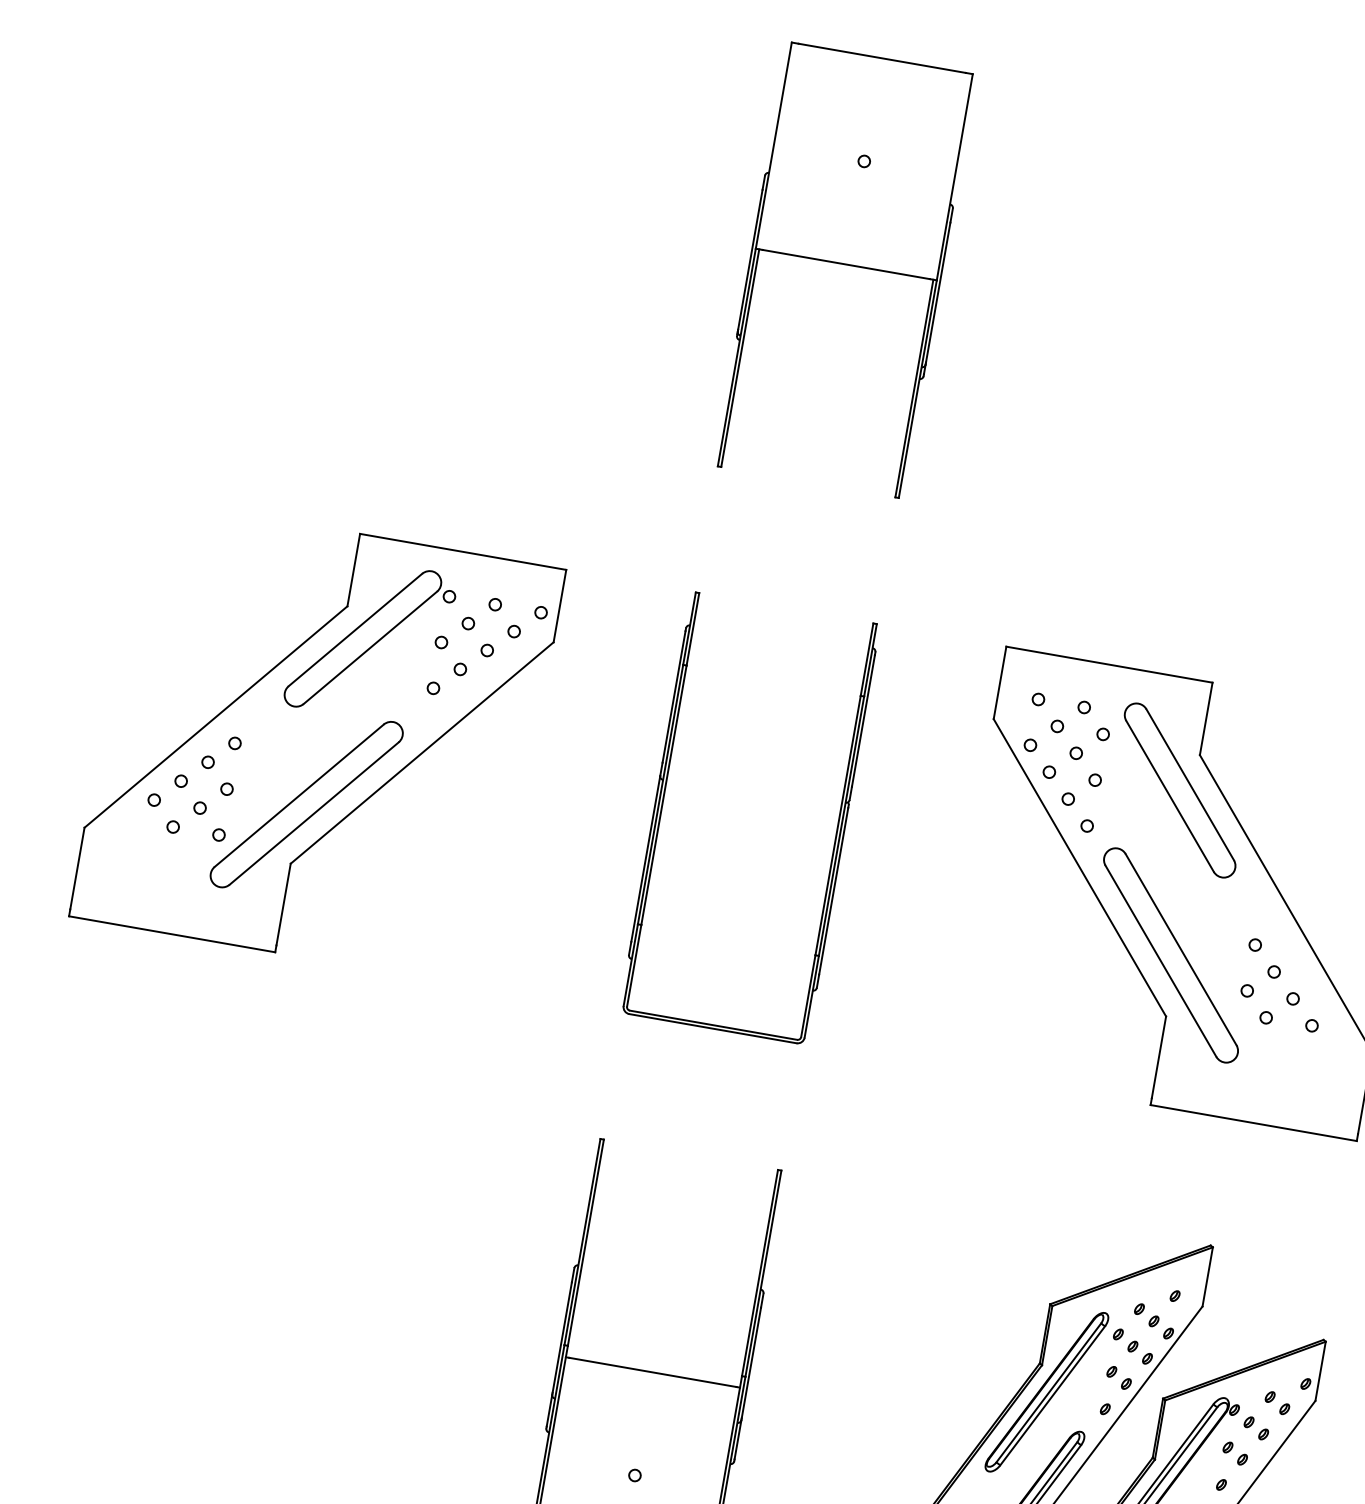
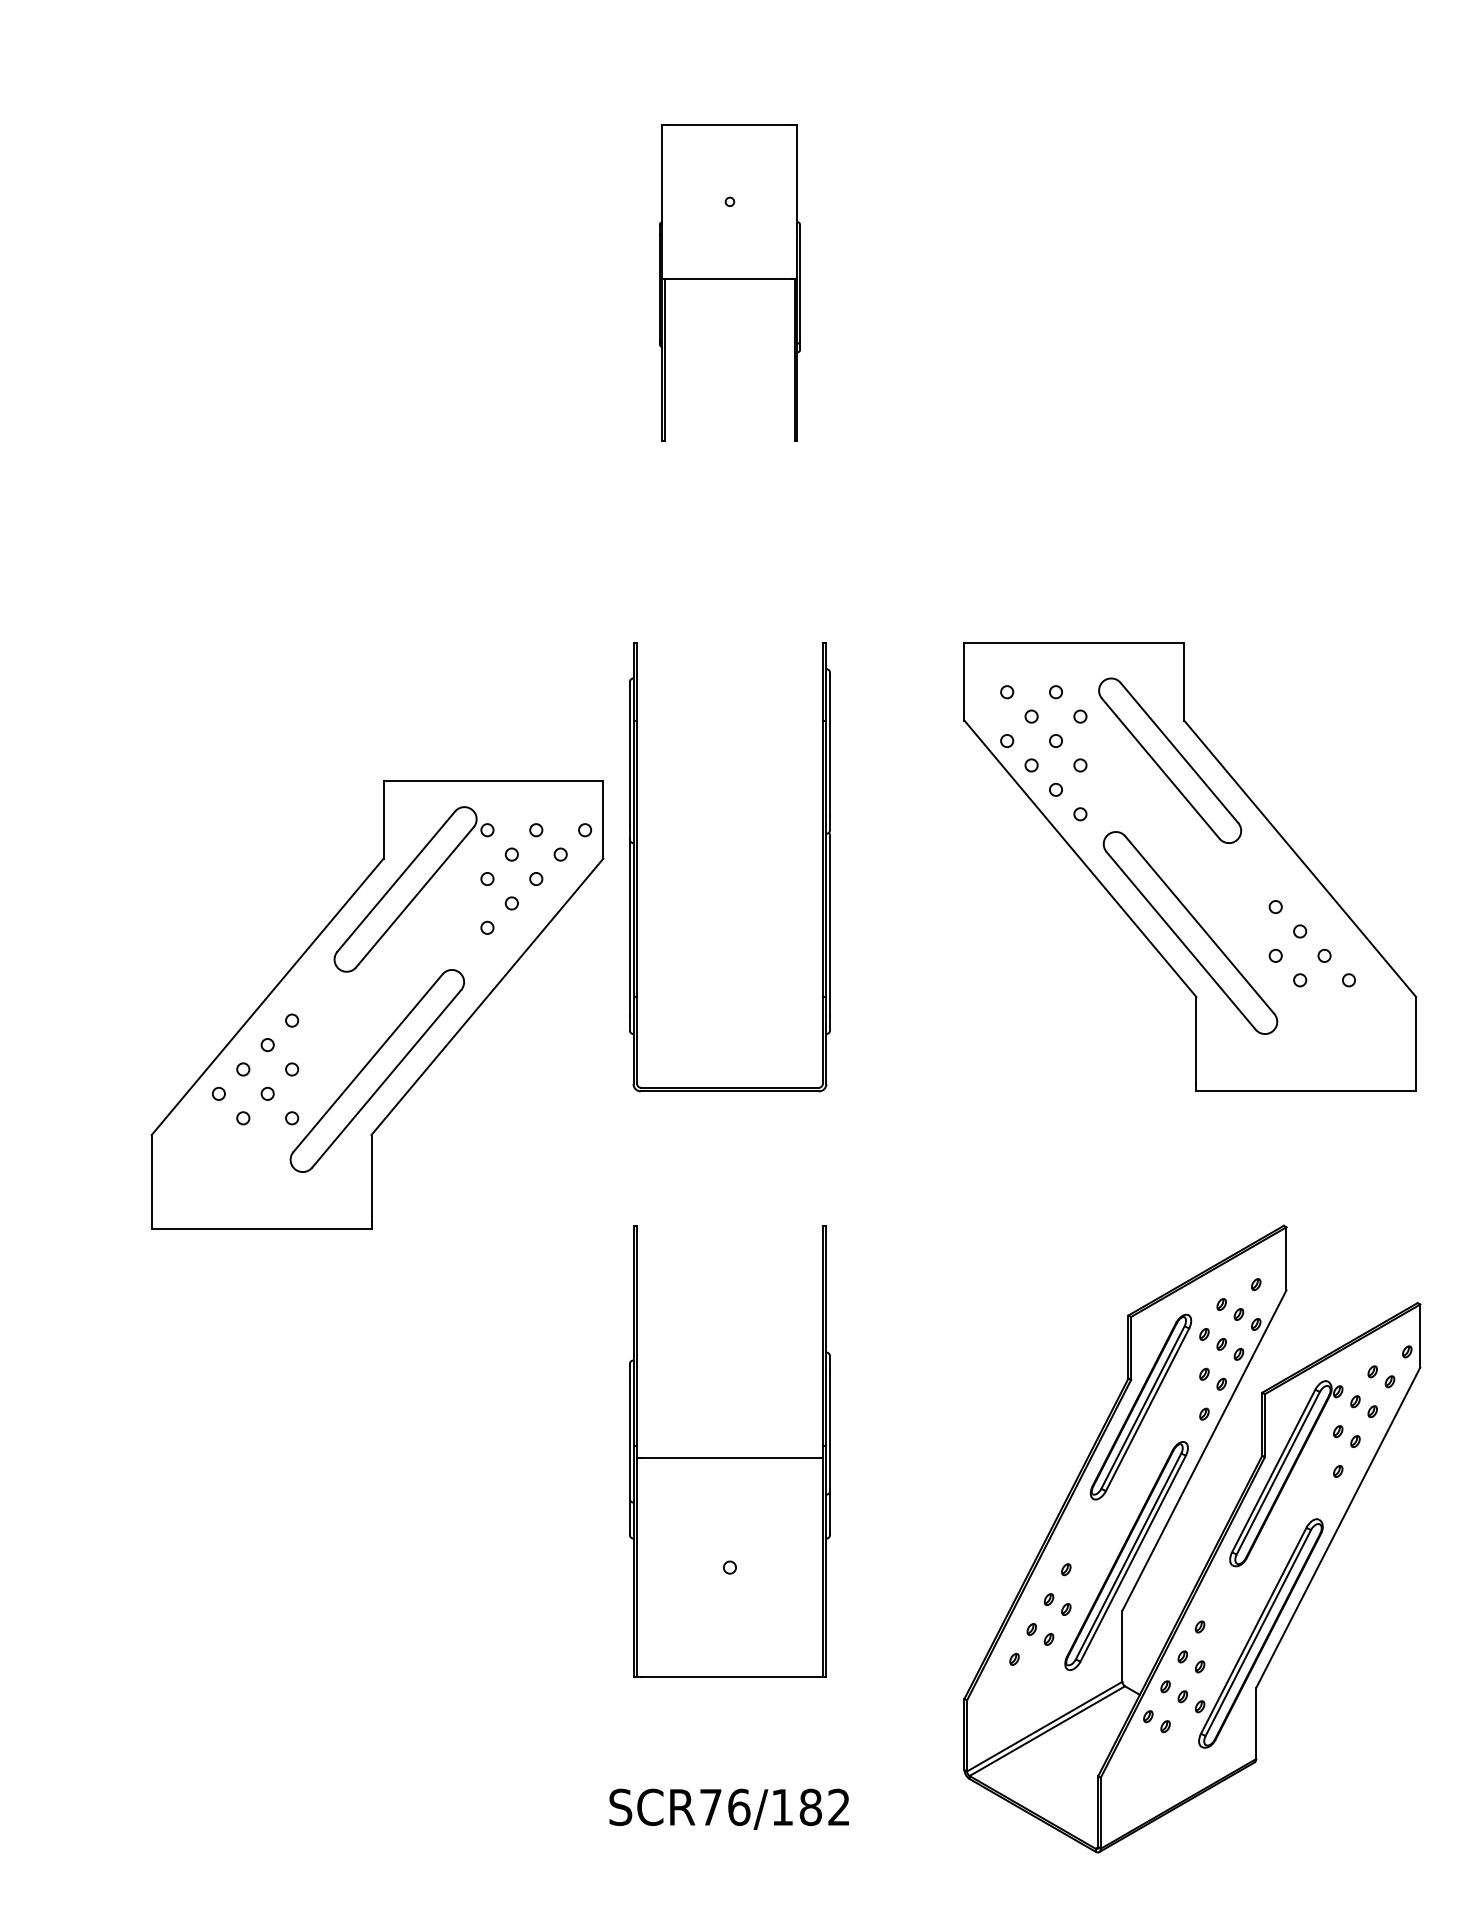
part: (845, 269) -> (729, 282), size x0.7
part: (317, 742) -> (377, 1004), moved

